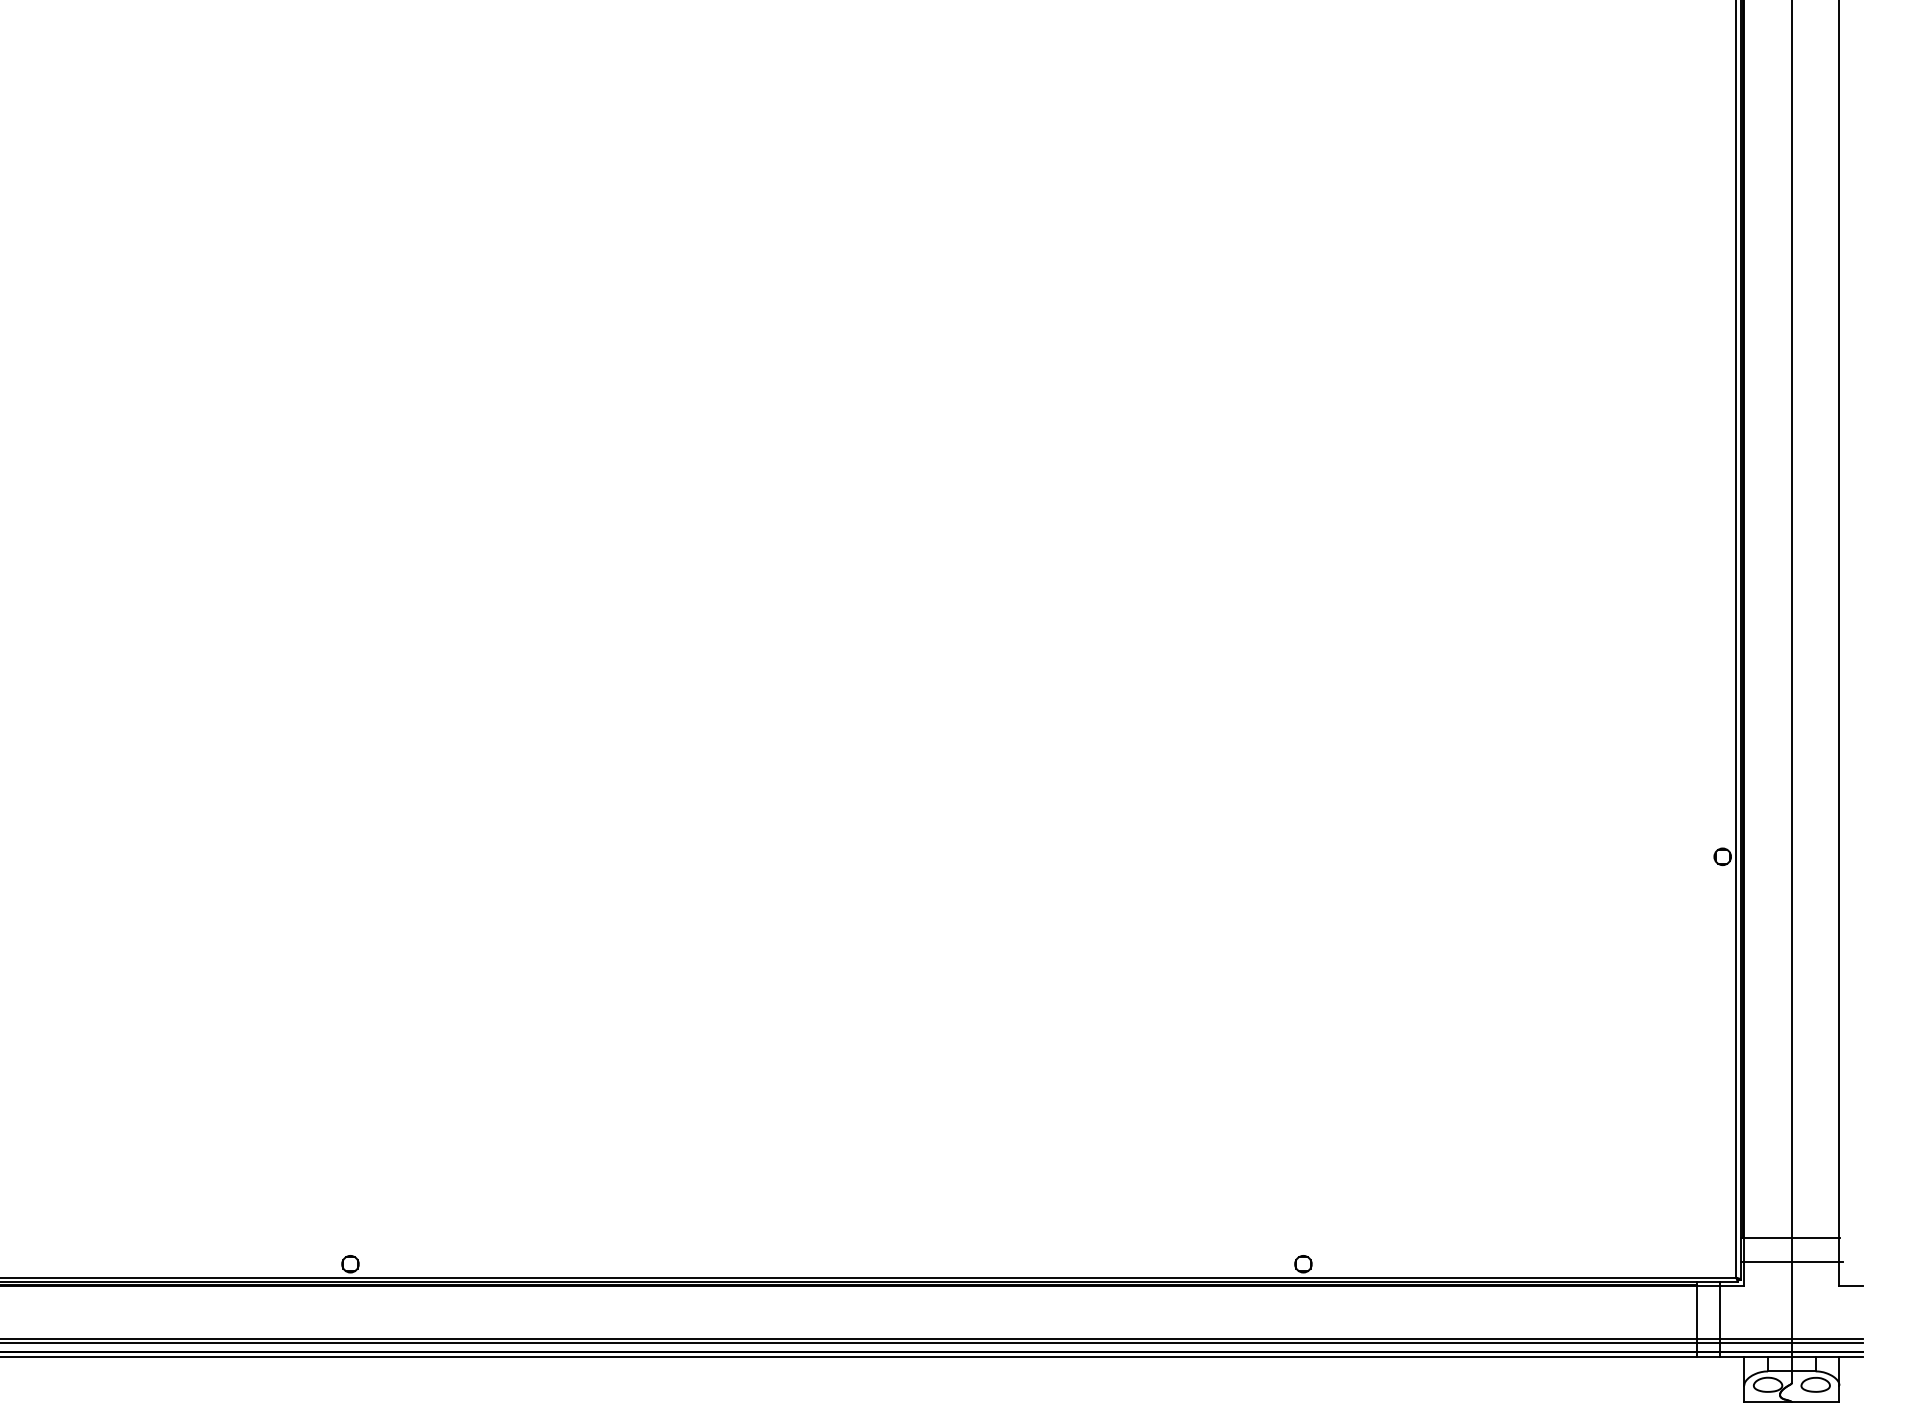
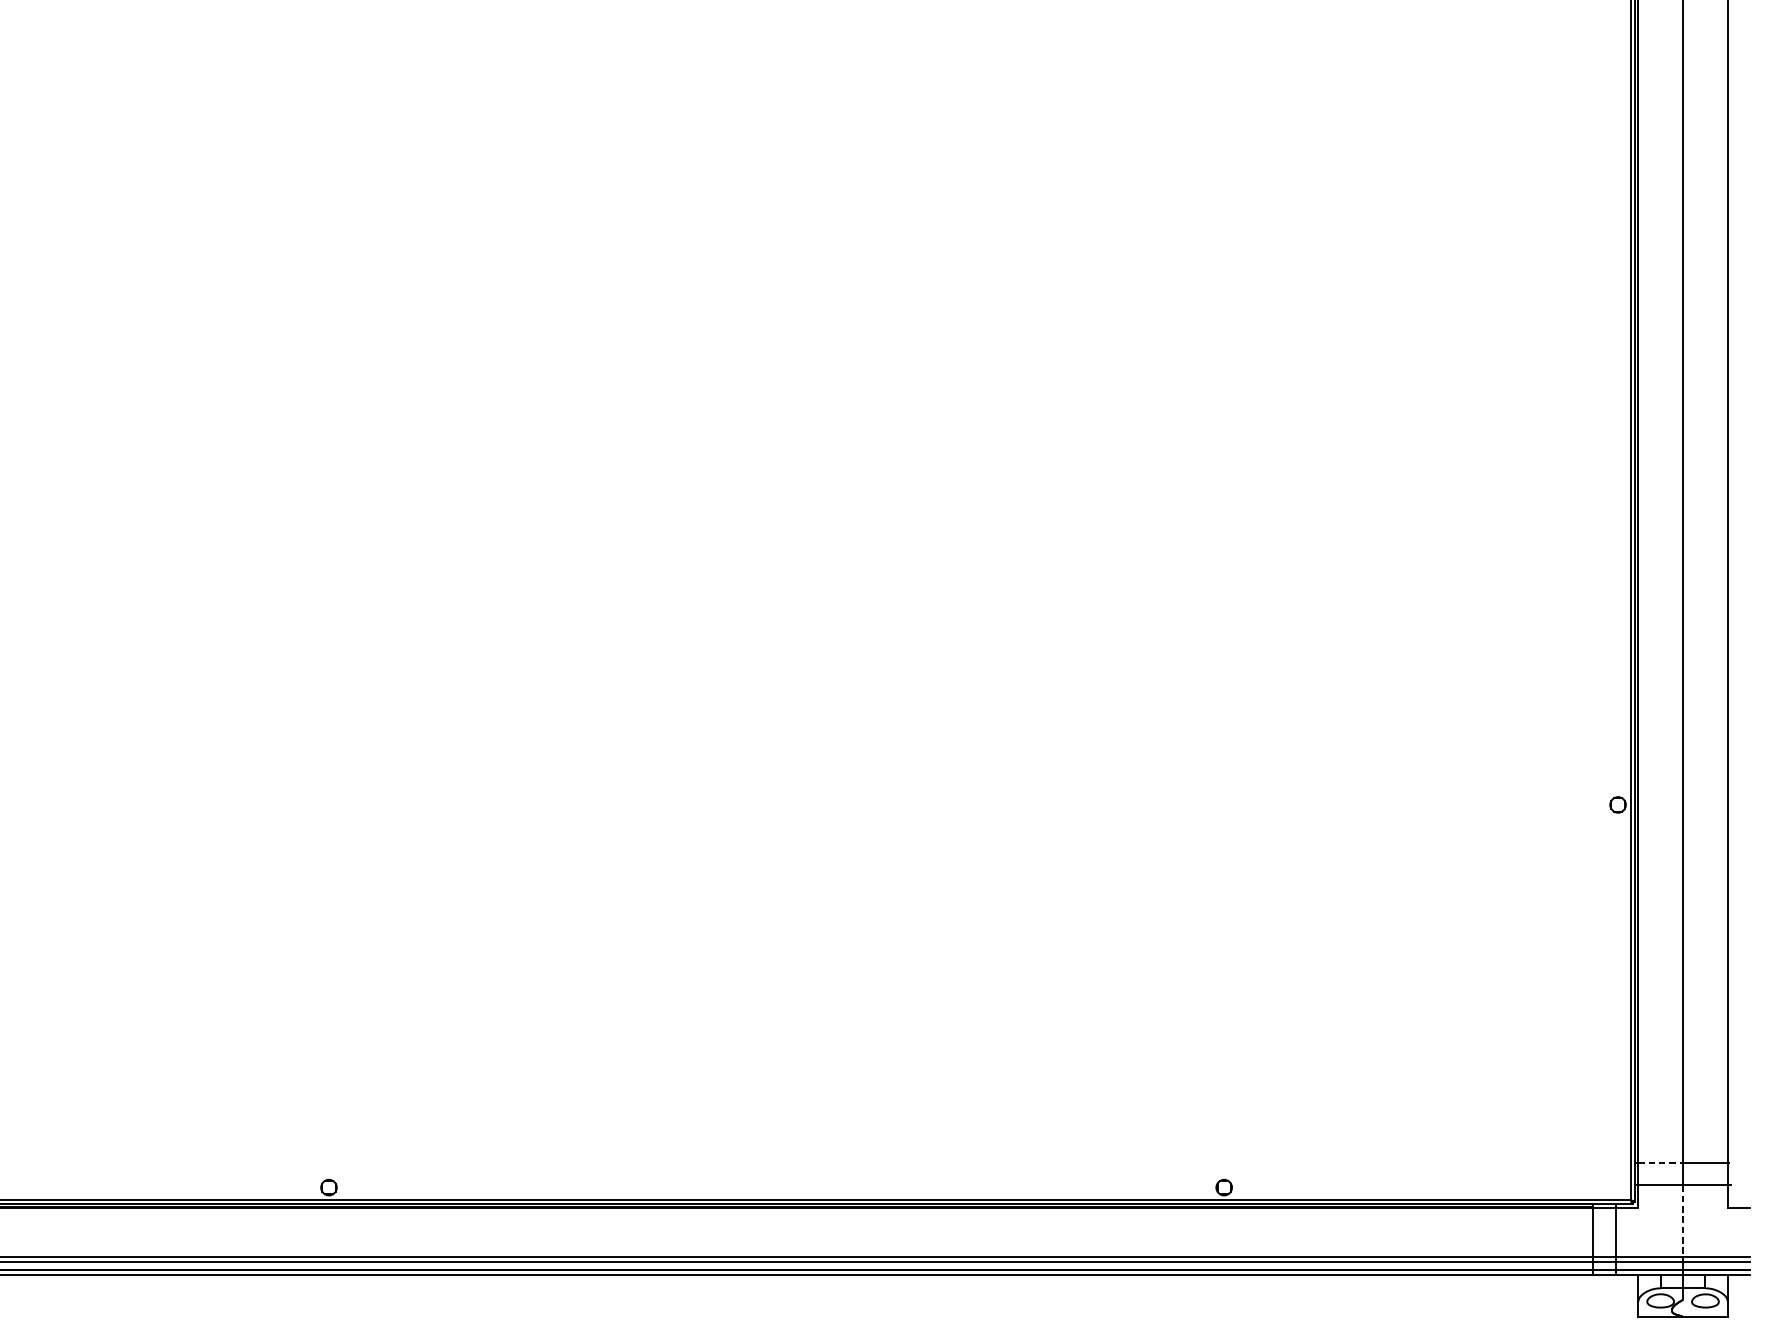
line: (1768, 1238) -> (1661, 1163), solid -> dashed
line: (1791, 1300) -> (1682, 1221), solid -> dashed

